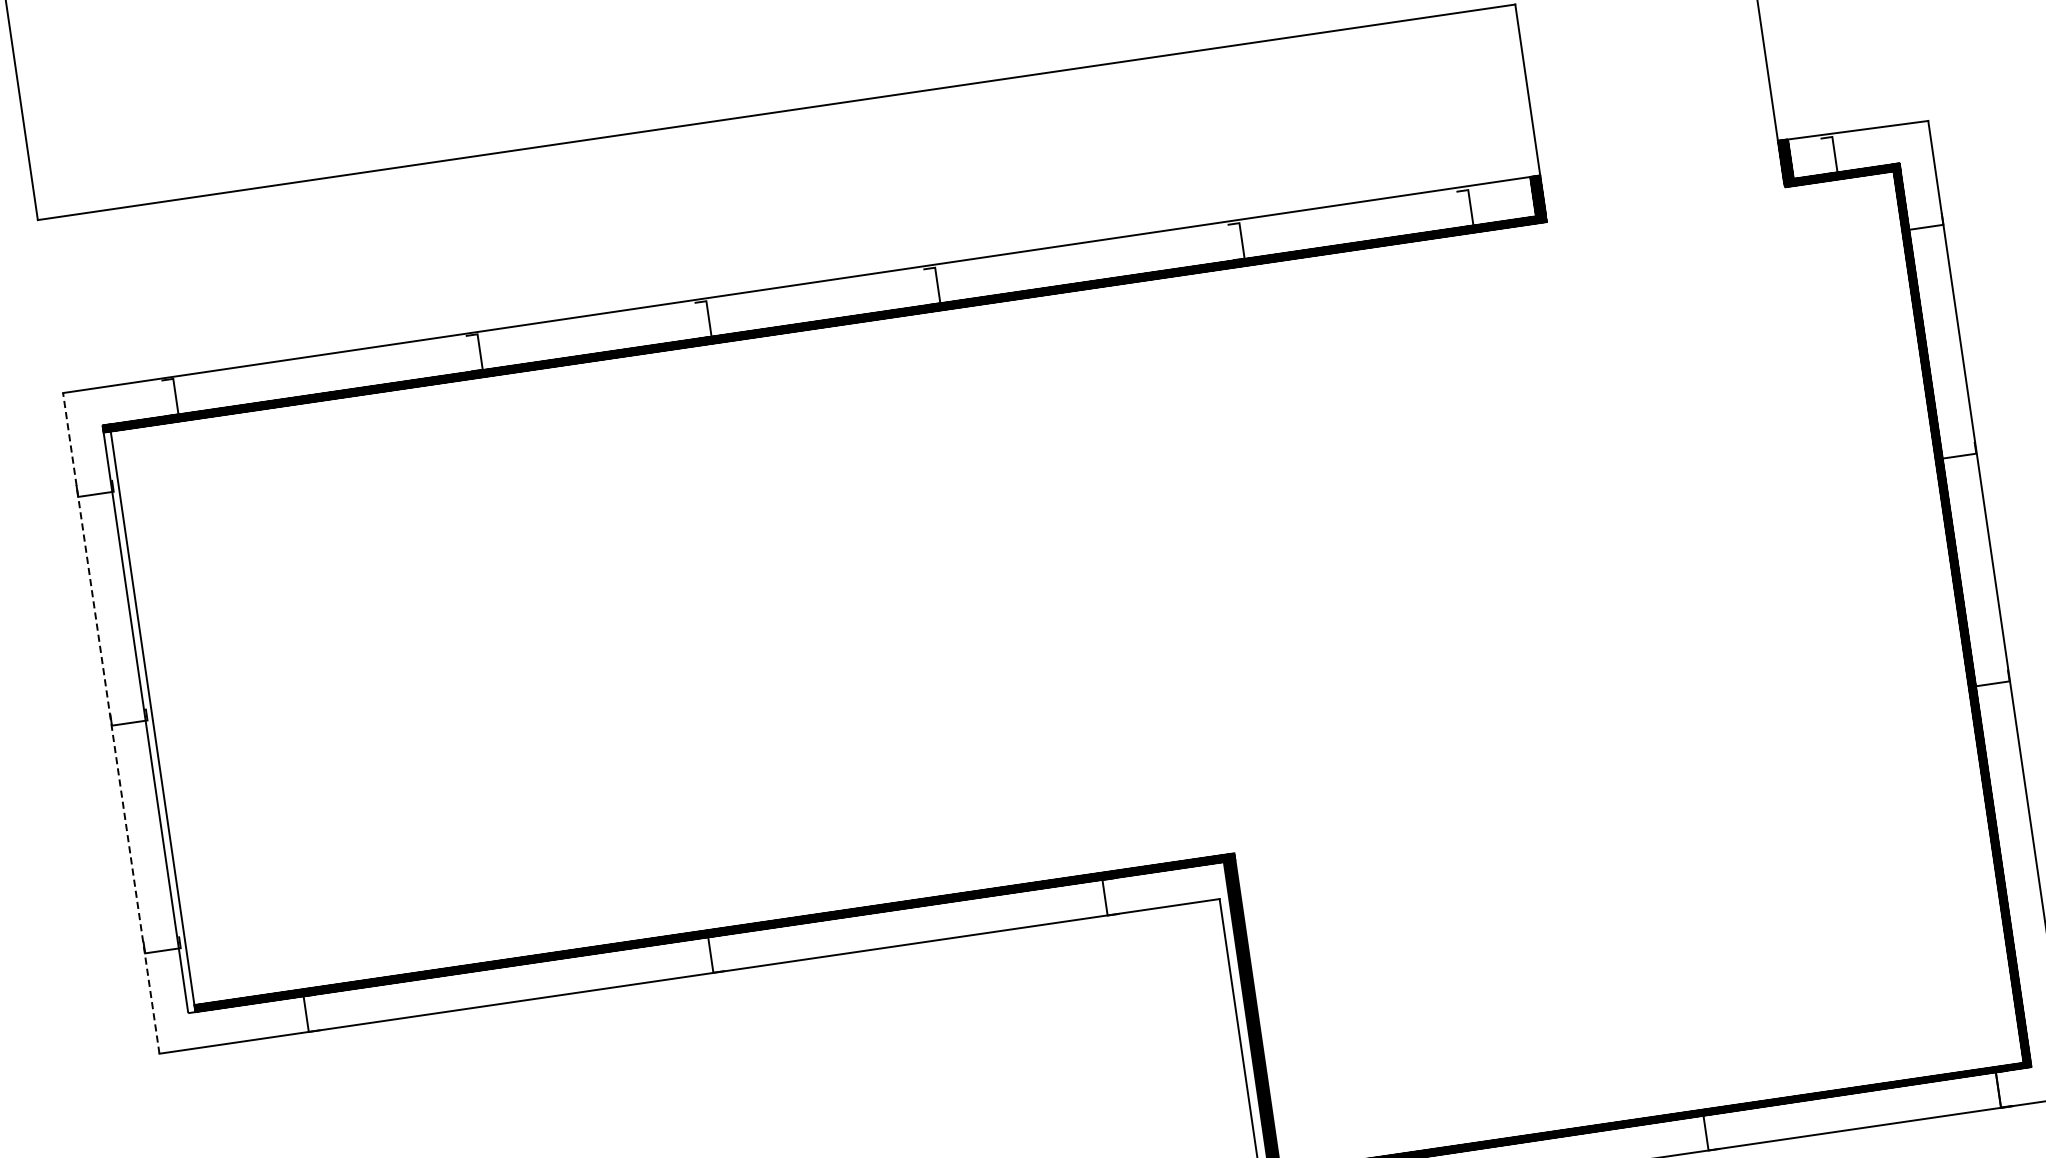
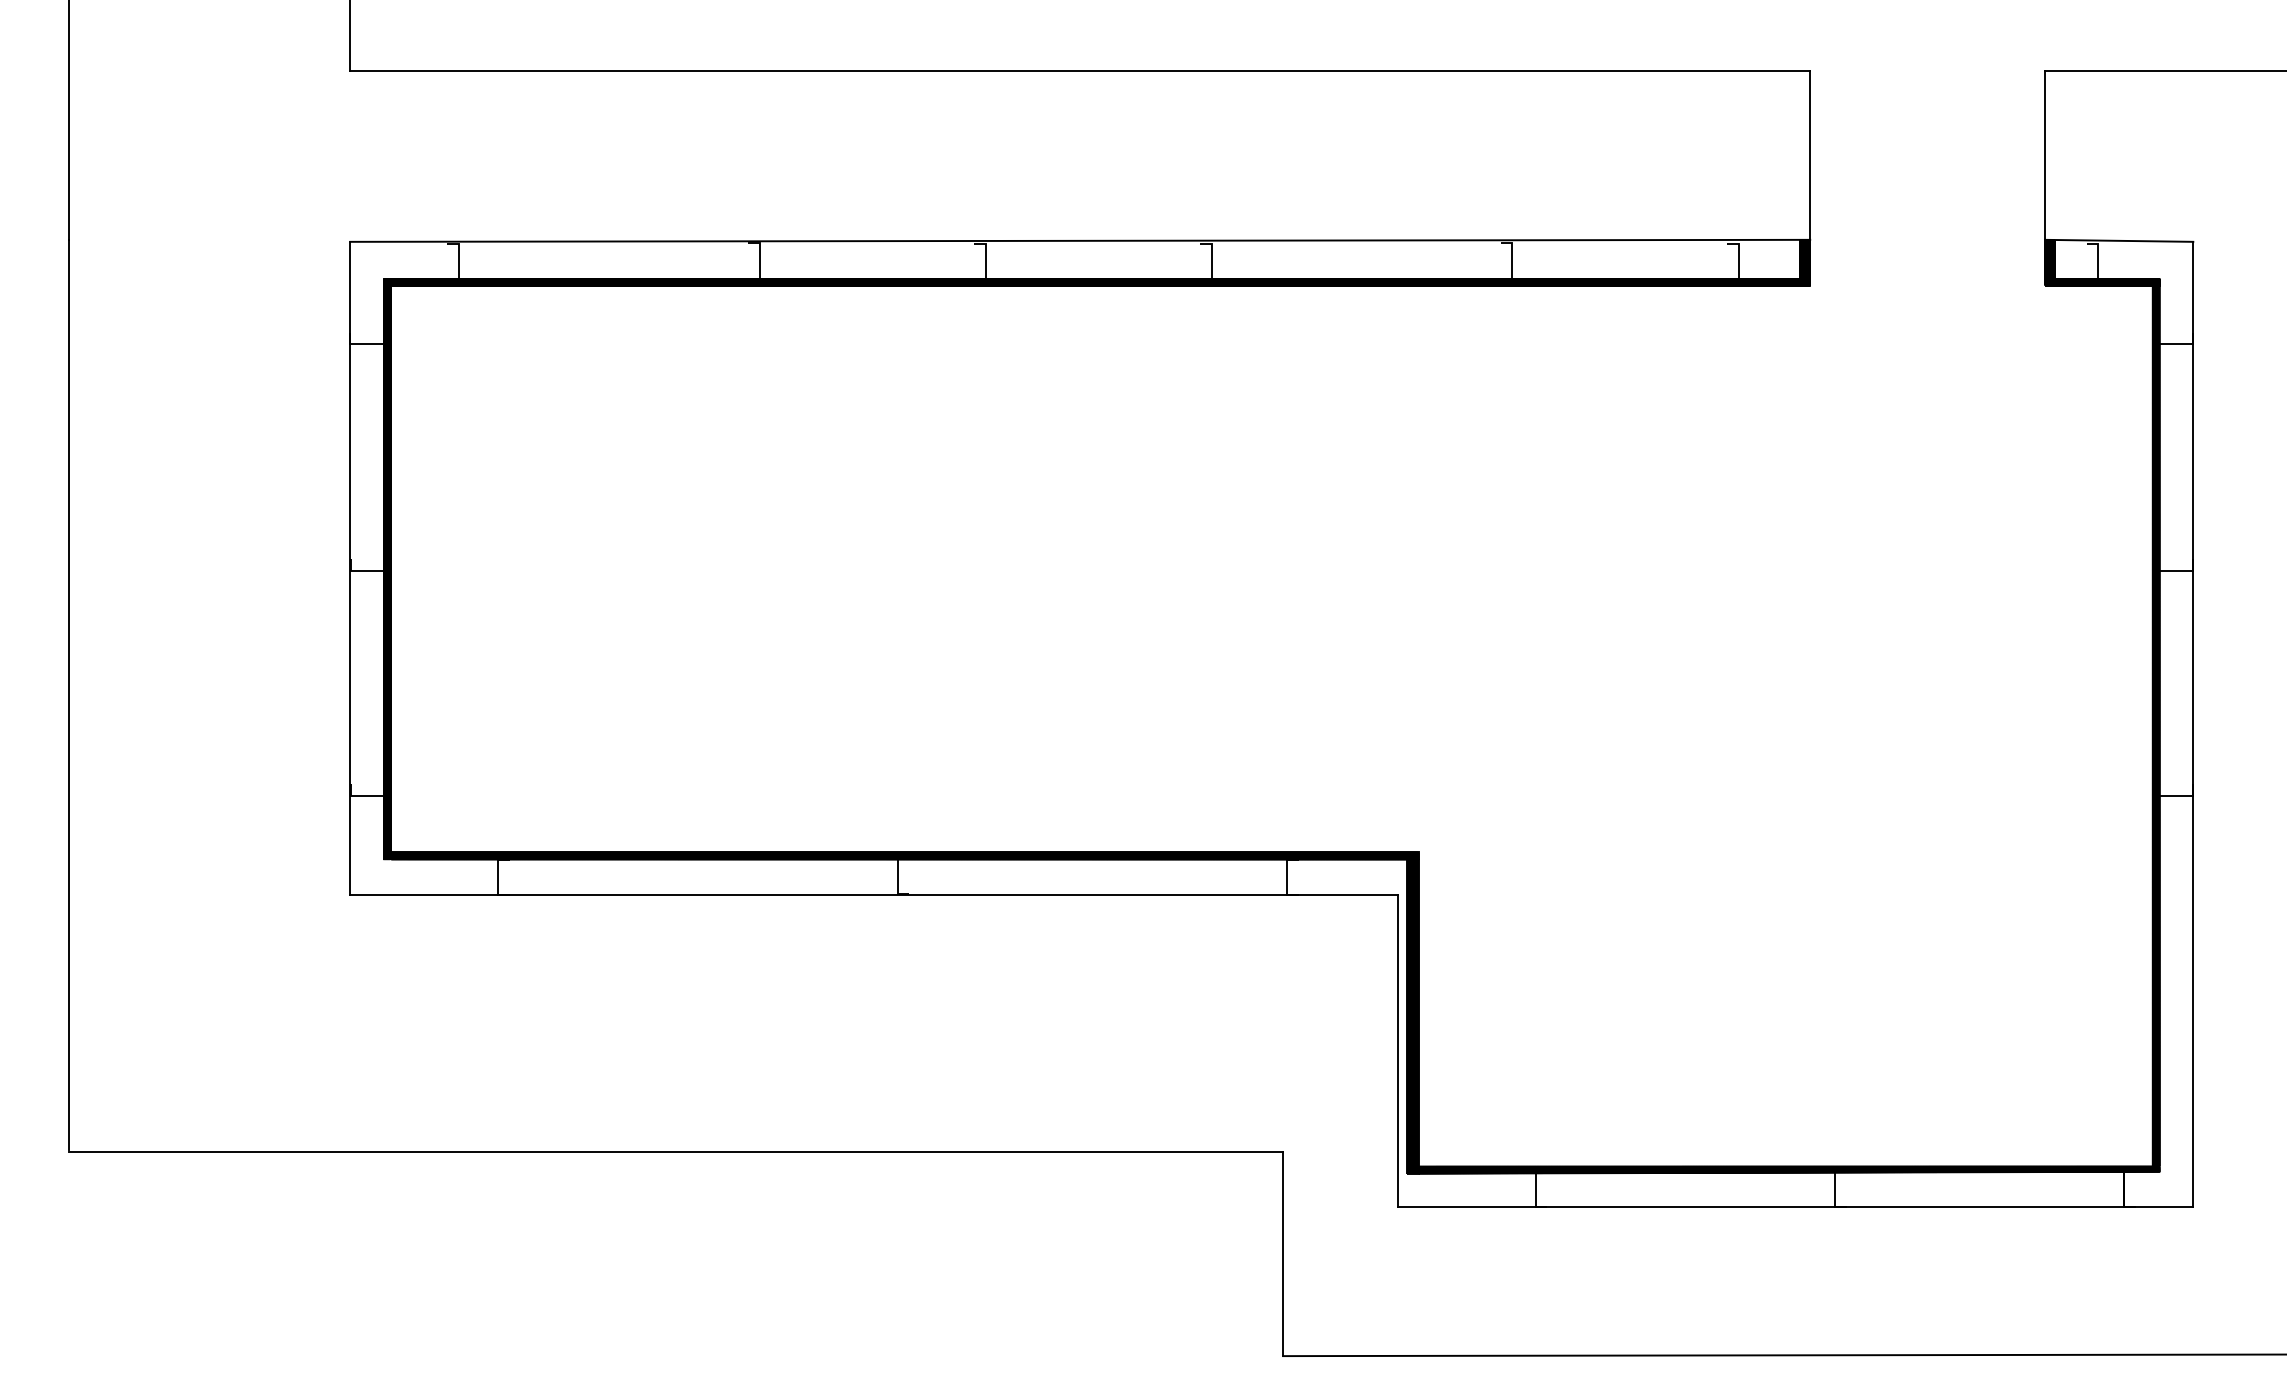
hatch: (148, 718) -> (387, 568), added
line: (111, 722) -> (350, 567), dashed -> solid

